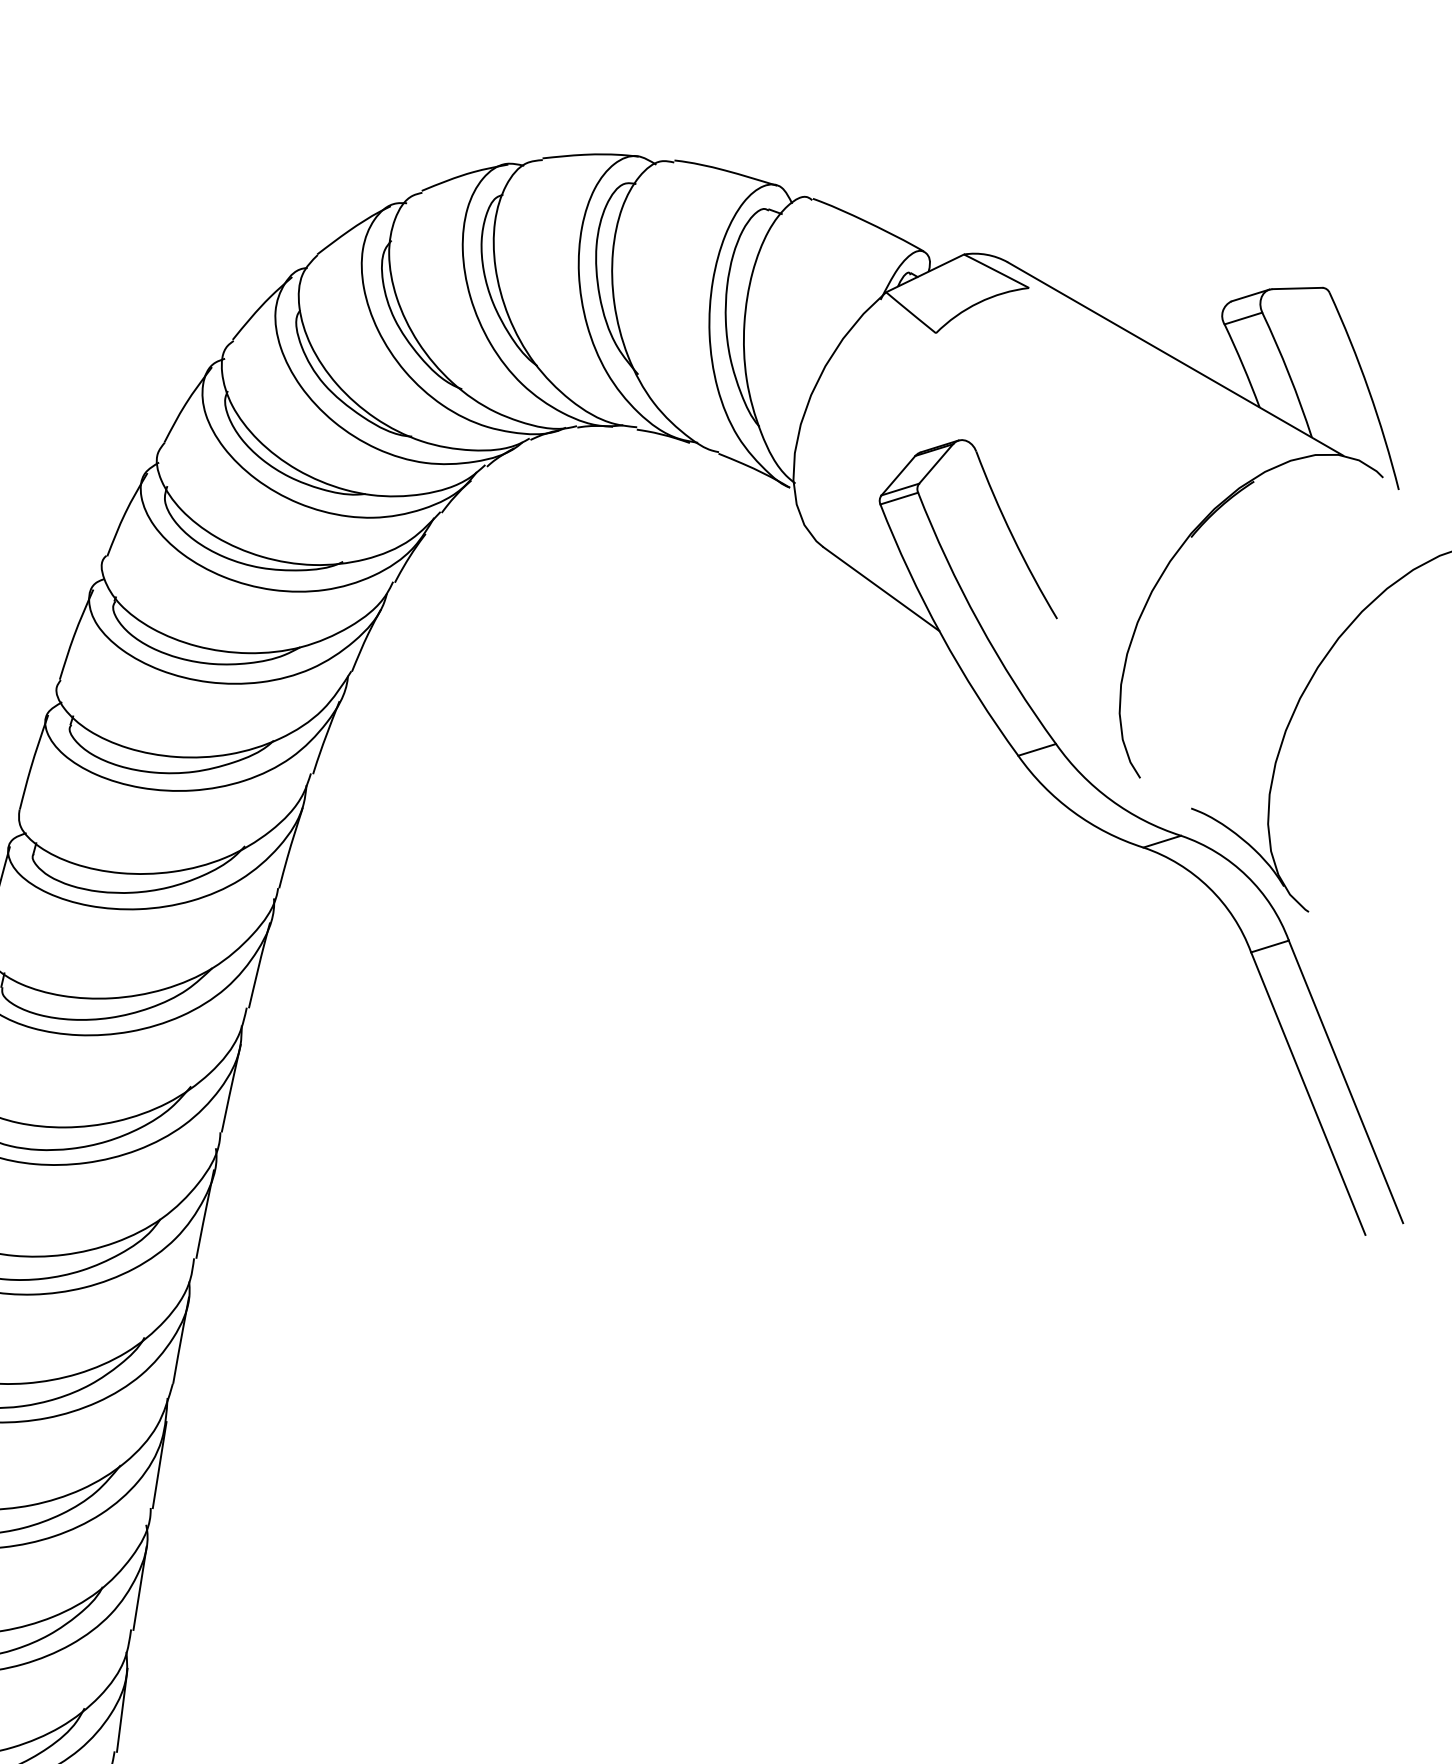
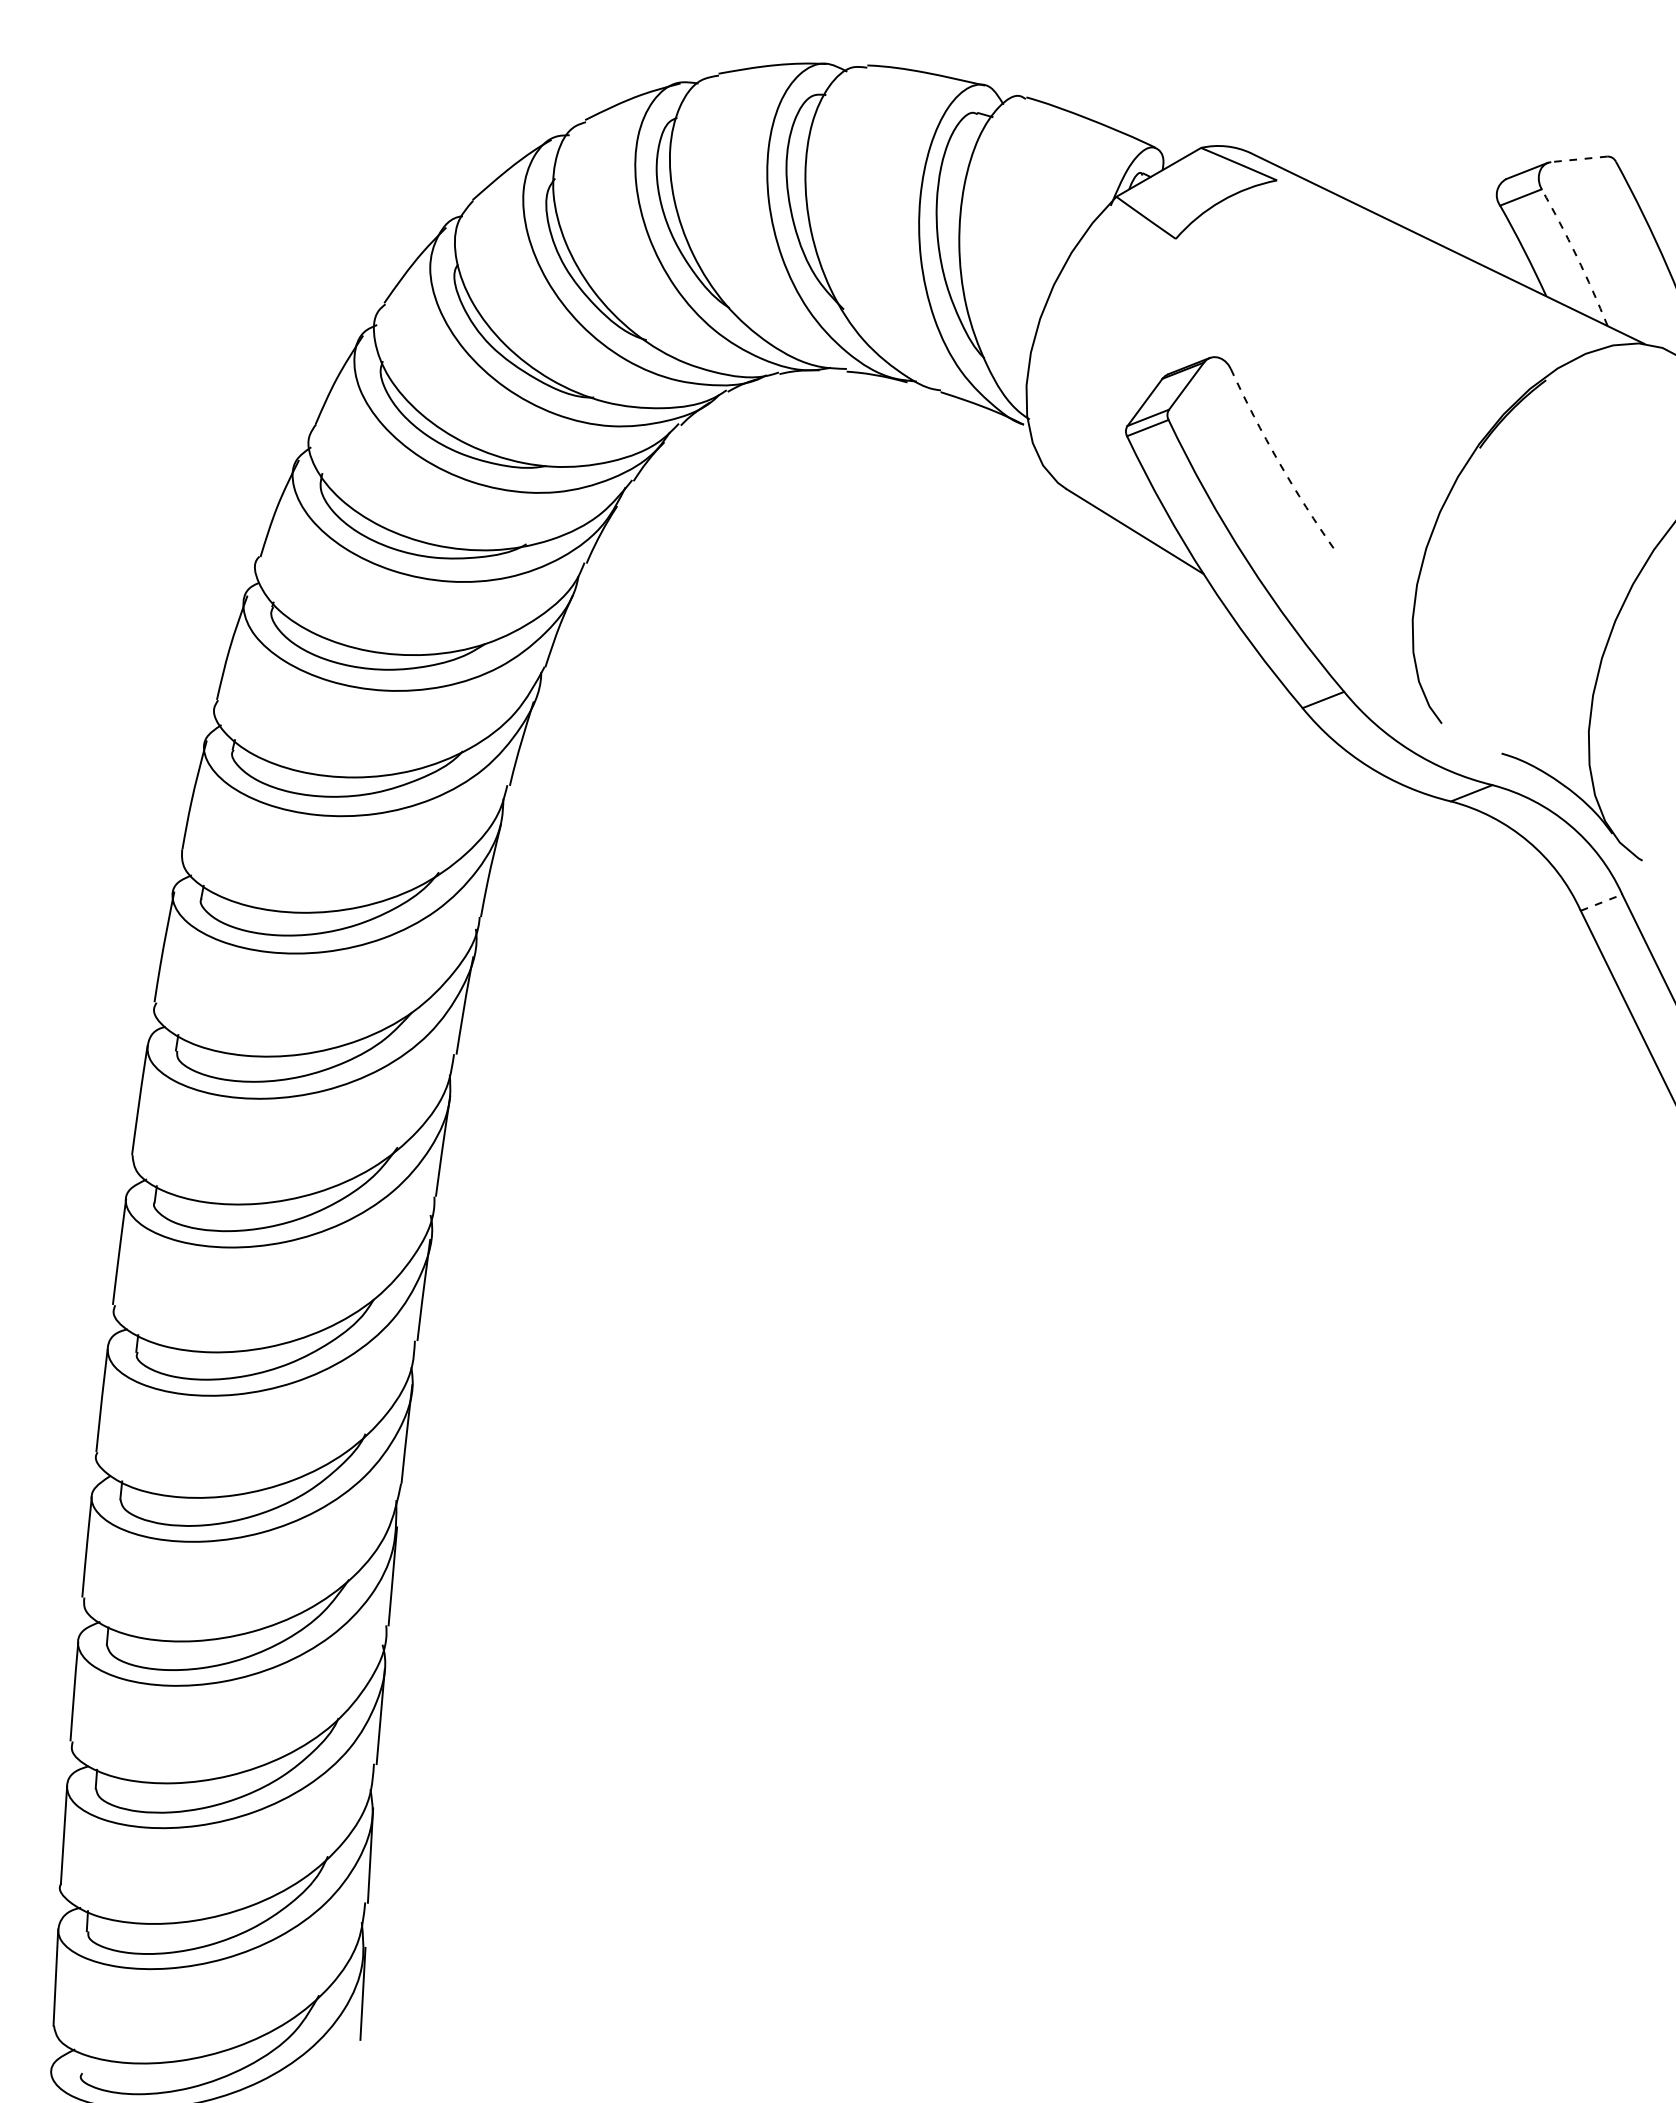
line: (1296, 288) -> (1578, 159), solid -> dashed
arc: (1288, 374) -> (1576, 256), solid -> dashed
arc: (1013, 537) -> (1279, 462), solid -> dashed
line: (1269, 946) -> (1601, 902), solid -> dashed

